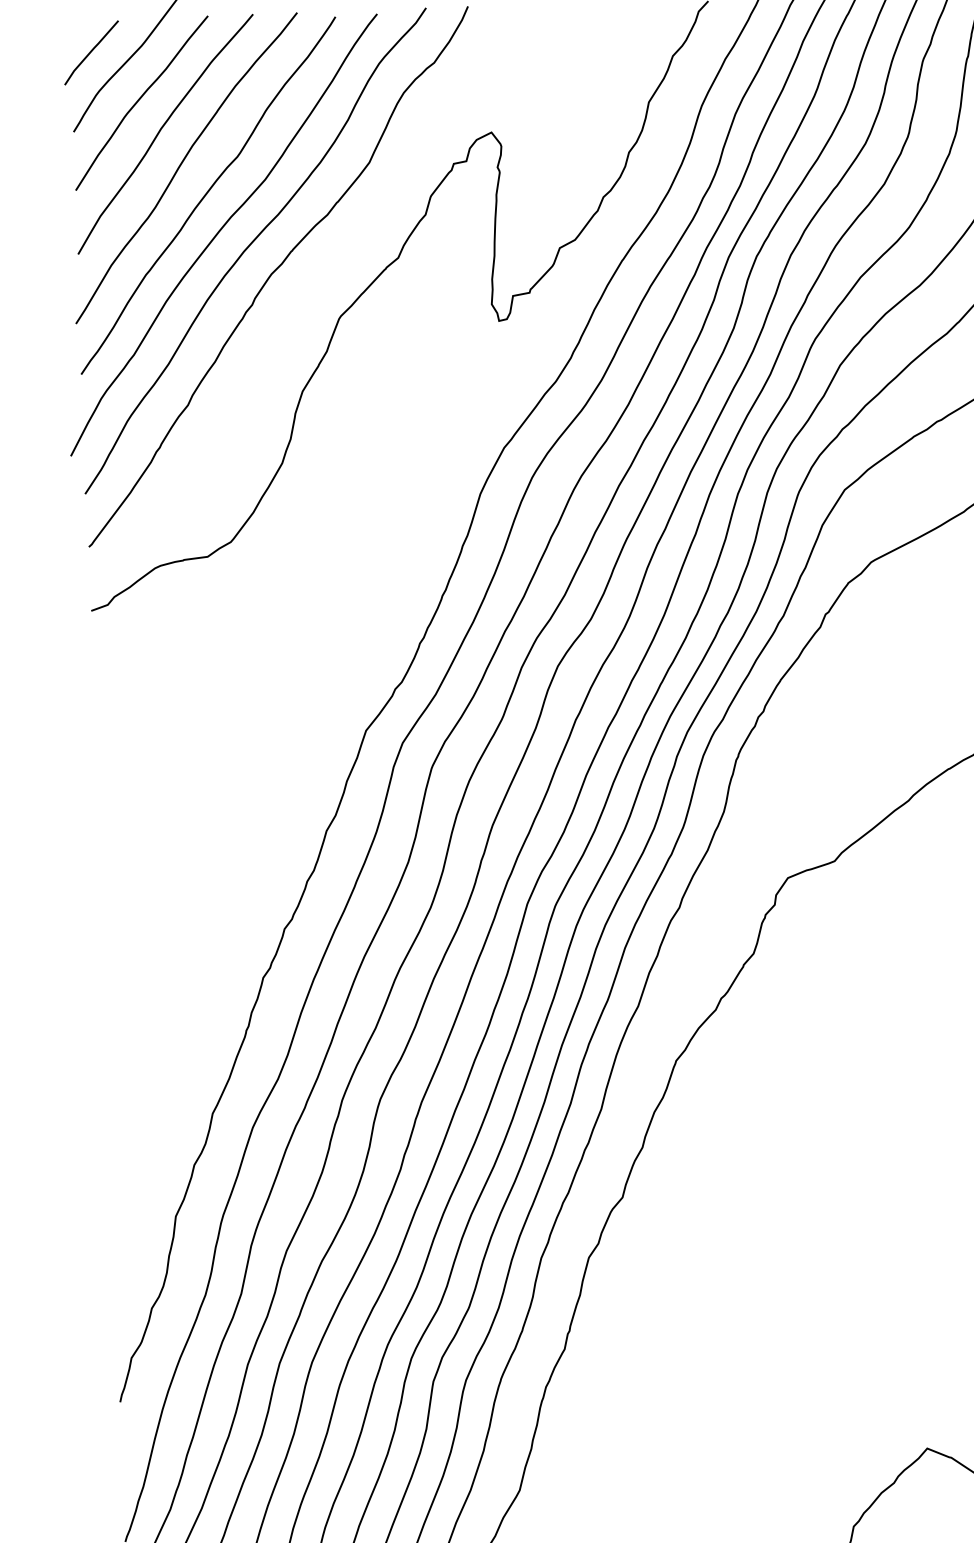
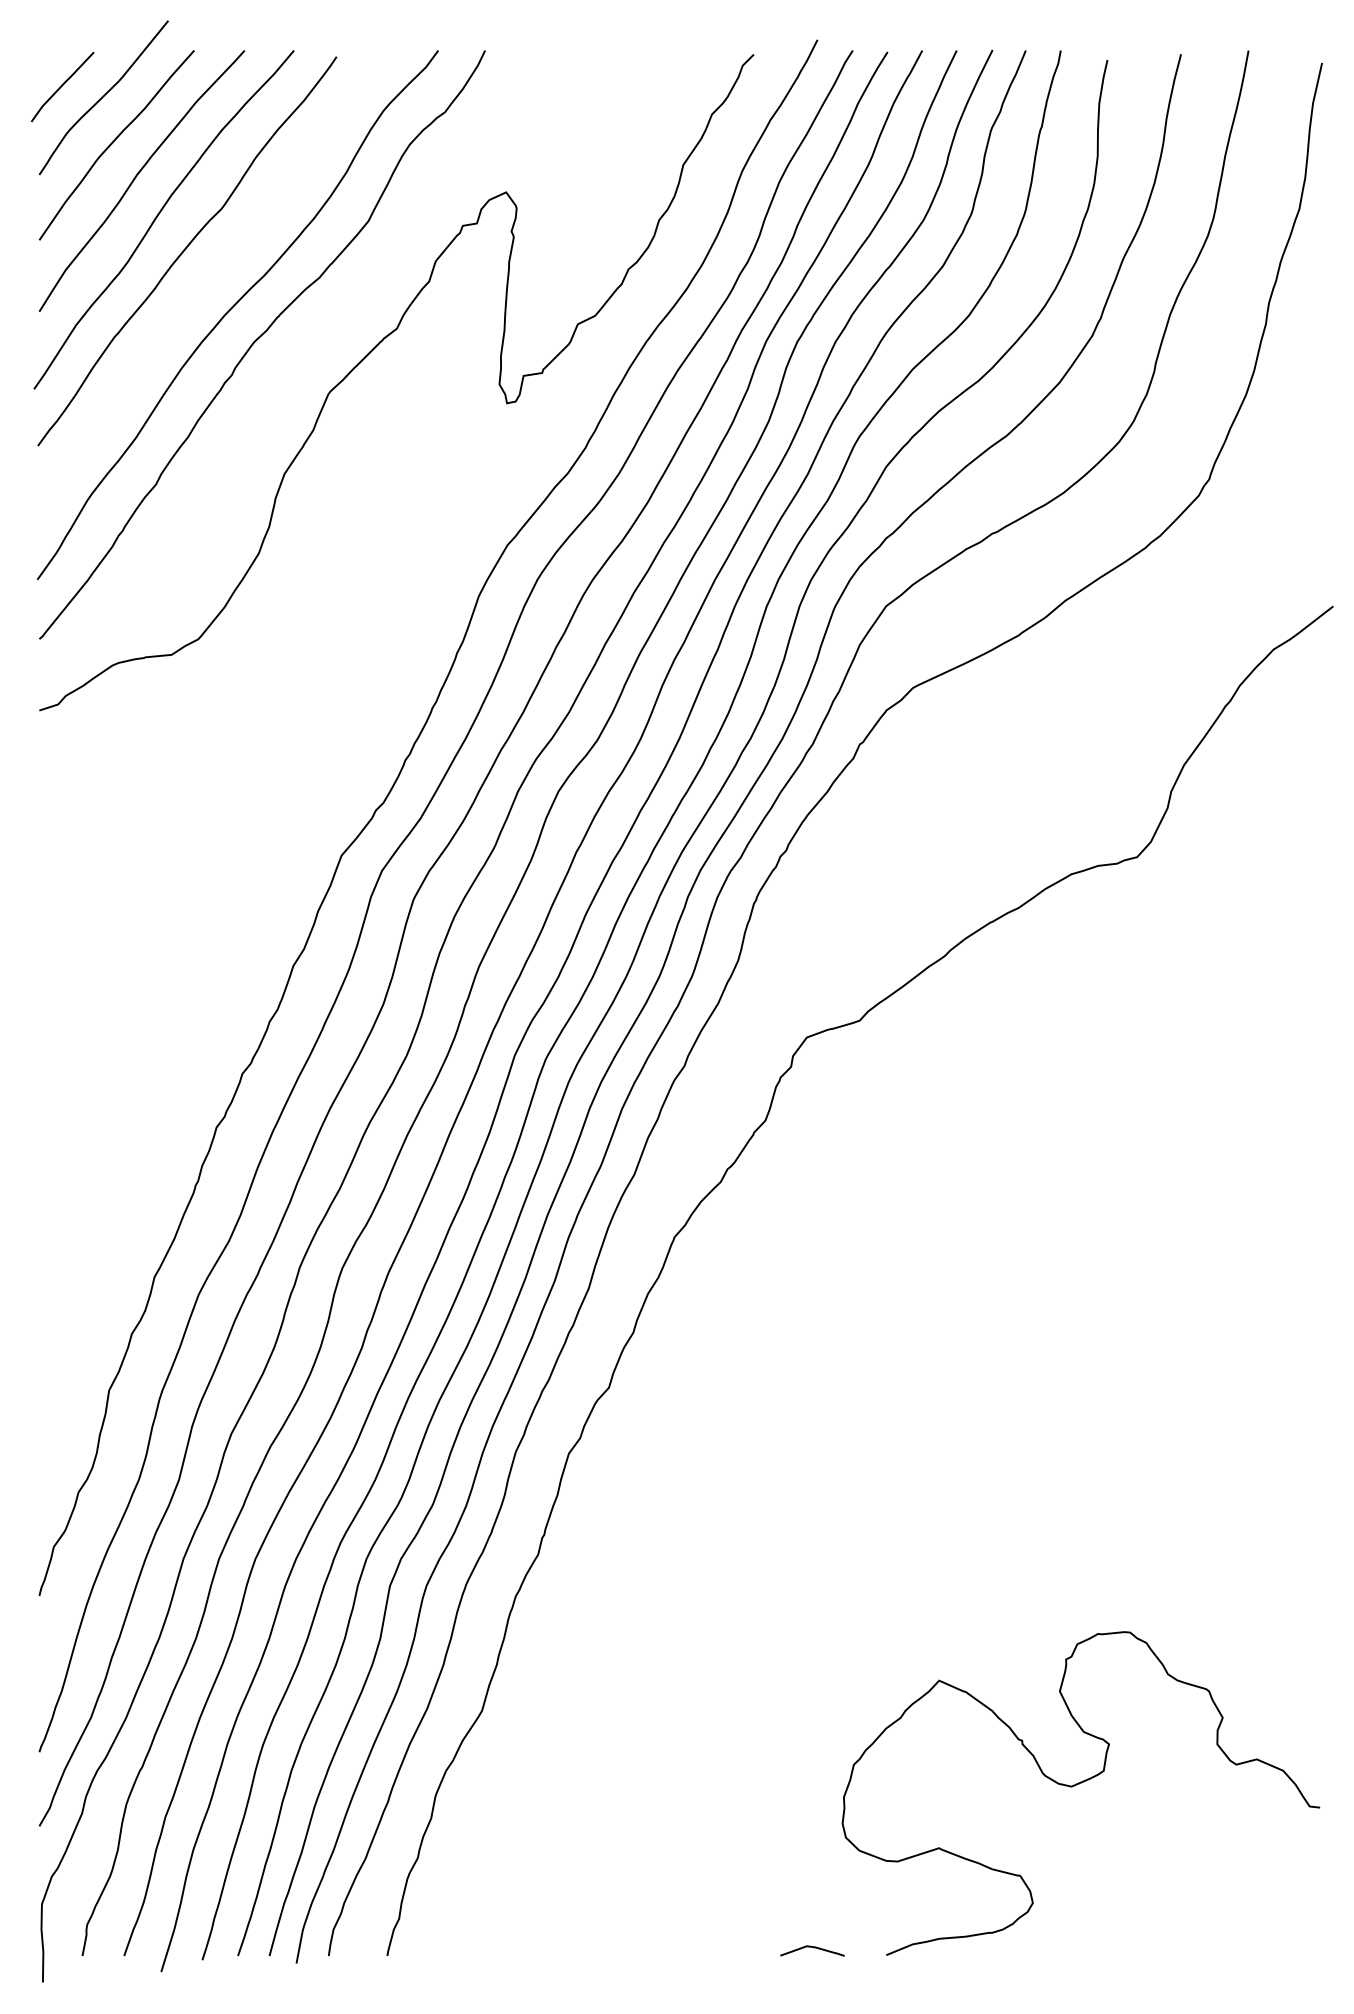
curve: (219, 232) -> (198, 292), removed

